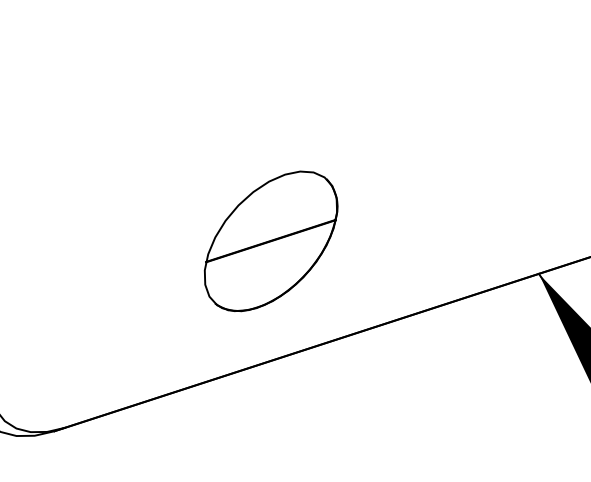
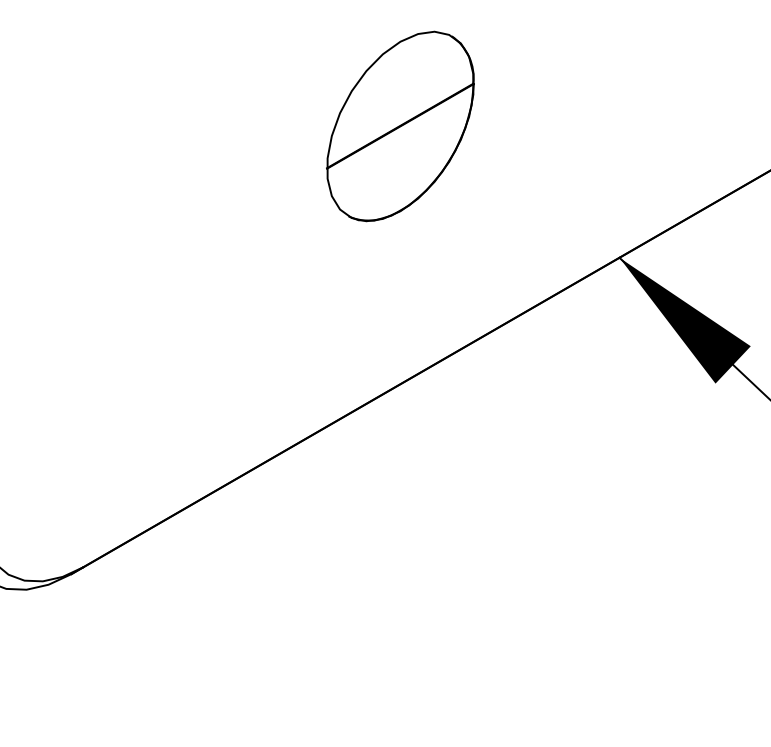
part: (270, 241) -> (400, 126), moved

